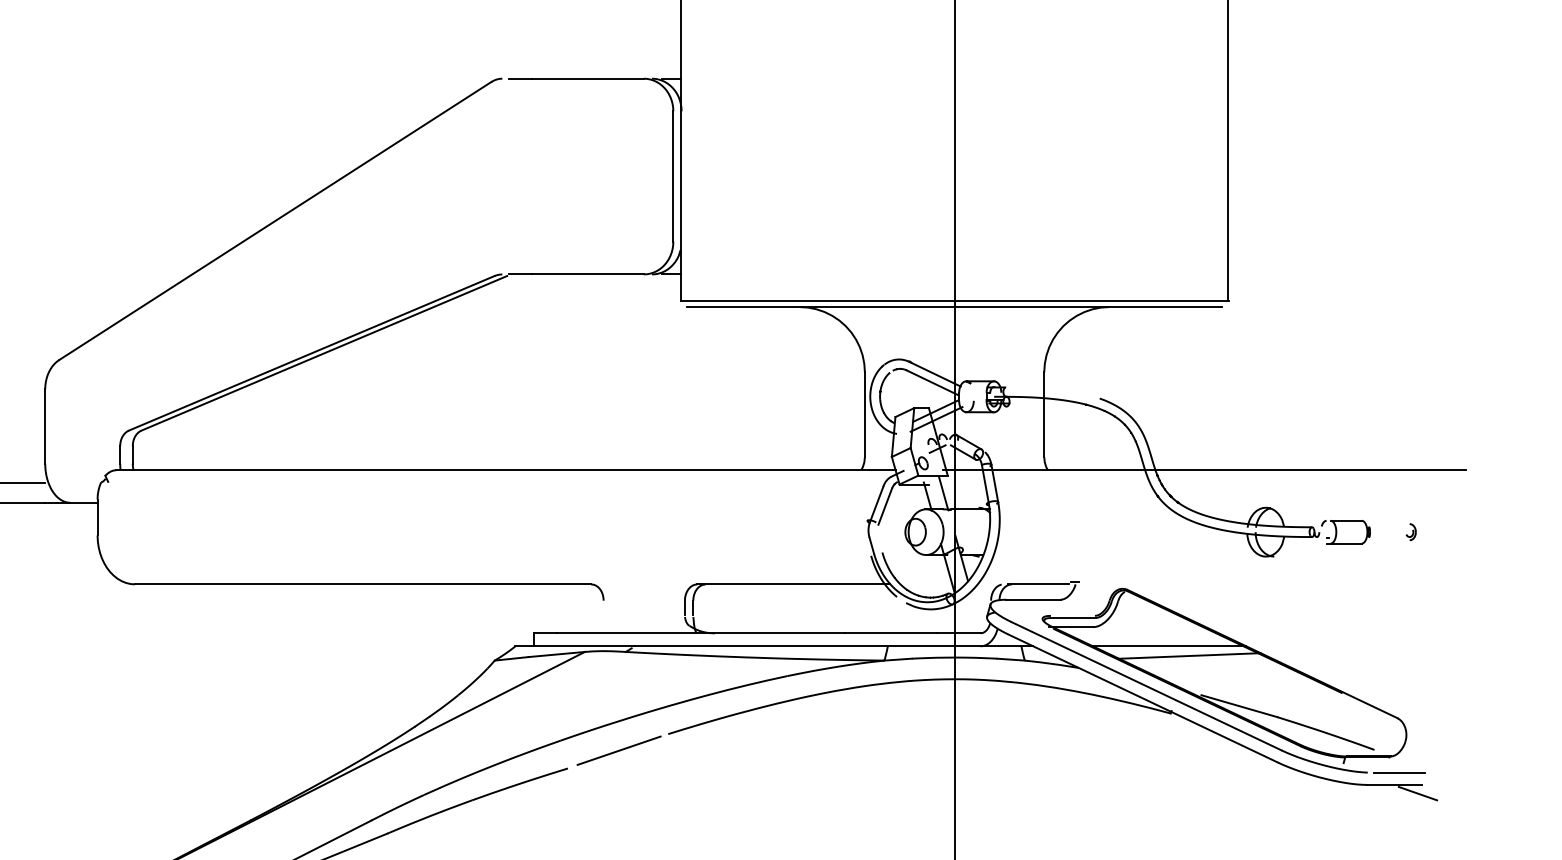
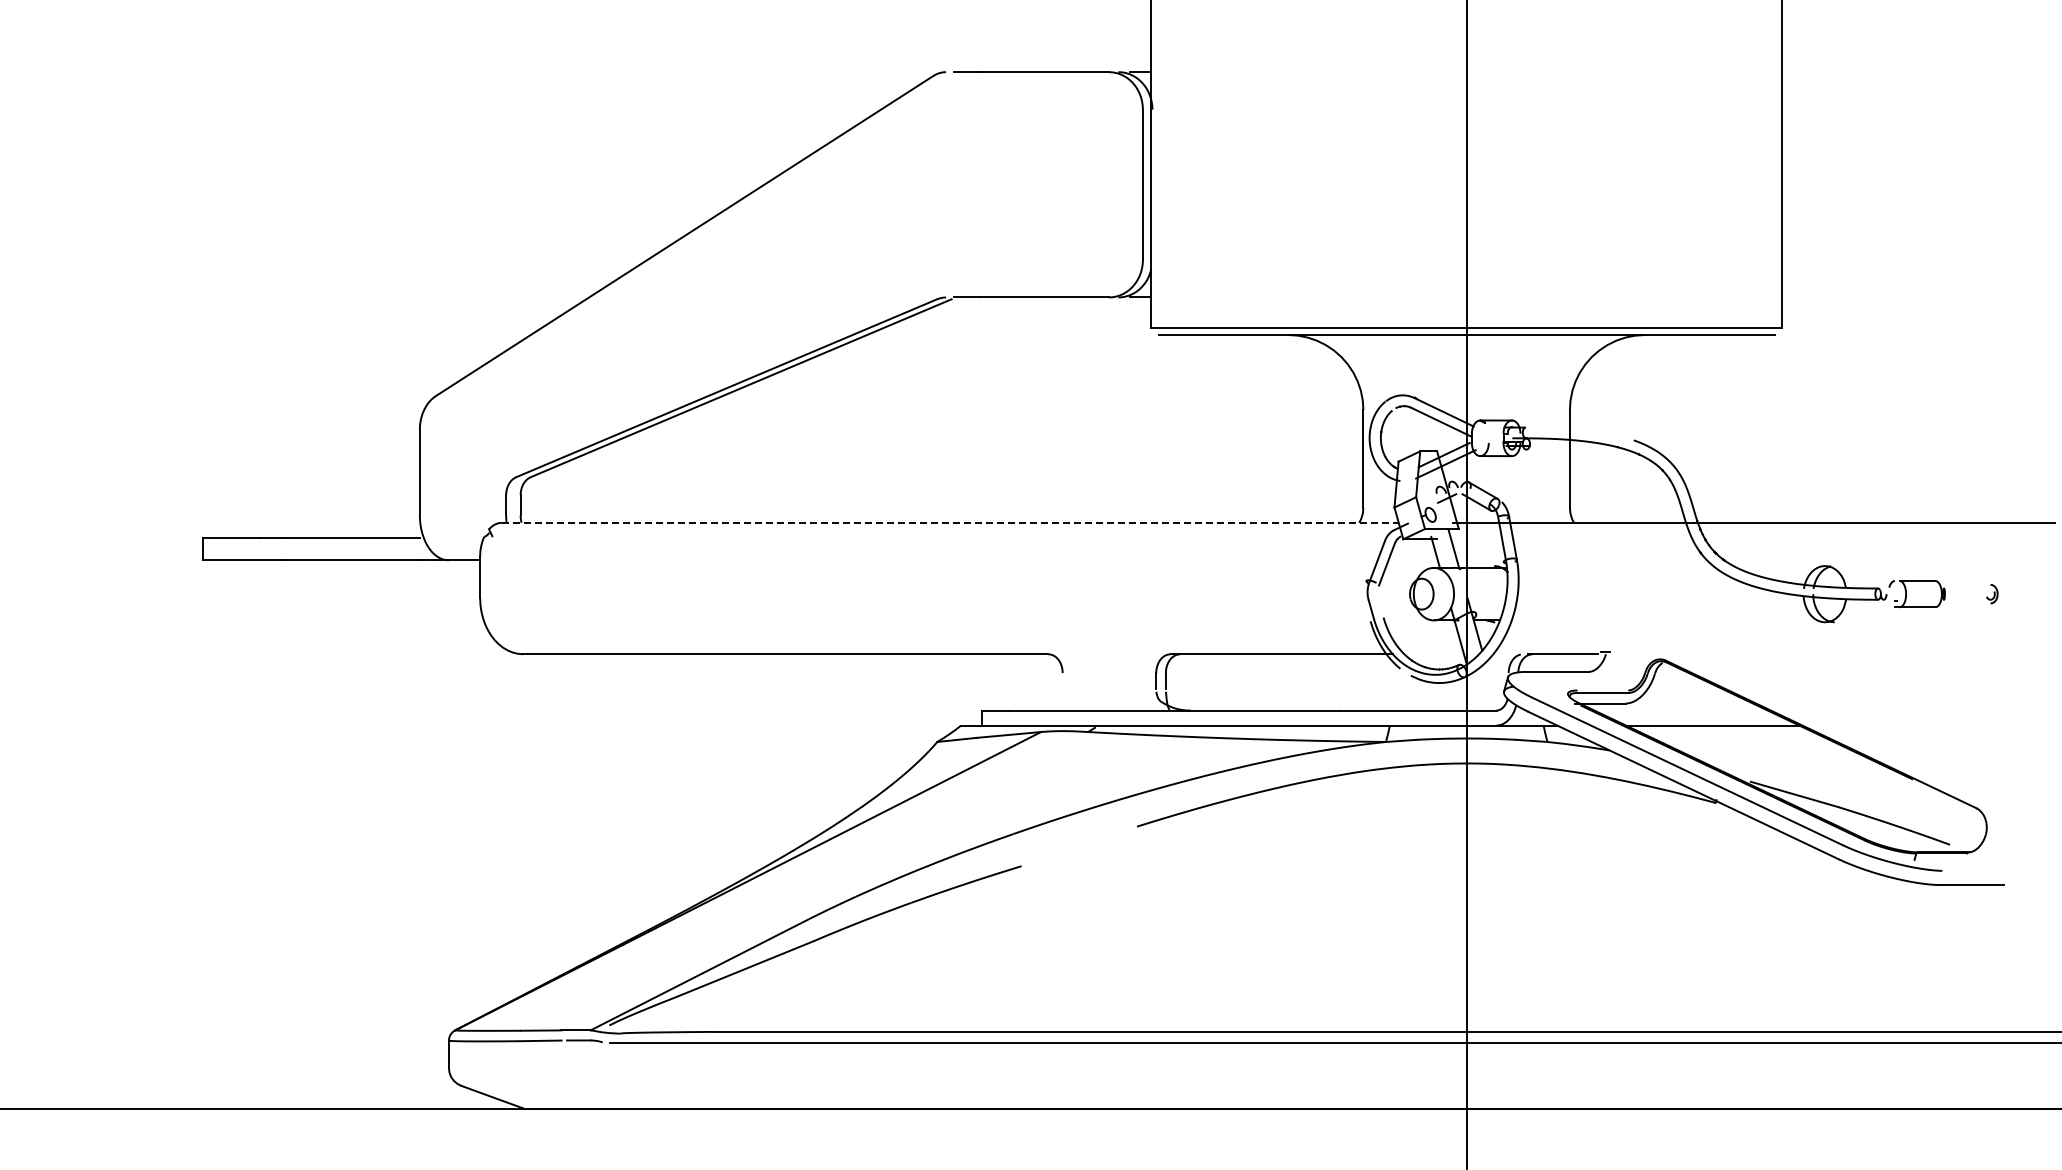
line: (506, 469) -> (950, 522), solid -> dashed
line: (1189, 655) -> (1737, 736), removed
line: (619, 750) -> (1080, 845), removed
line: (1399, 772) -> (1978, 870), removed
line: (1418, 793) -> (2000, 894), removed

